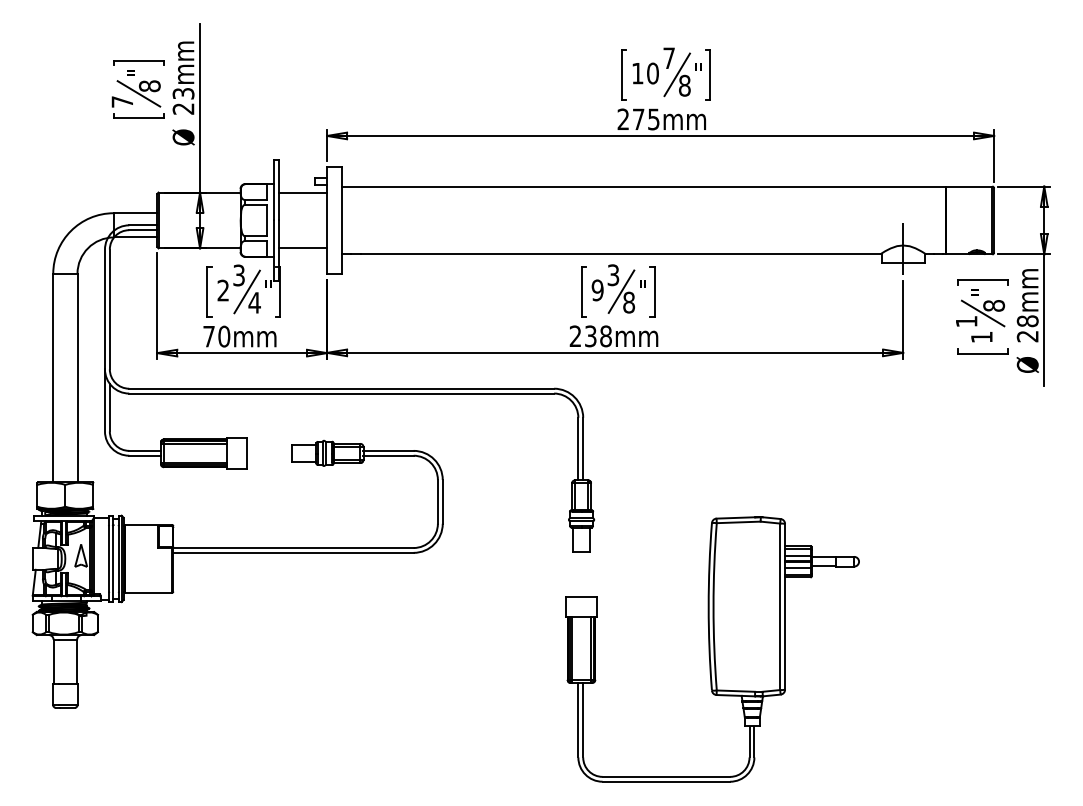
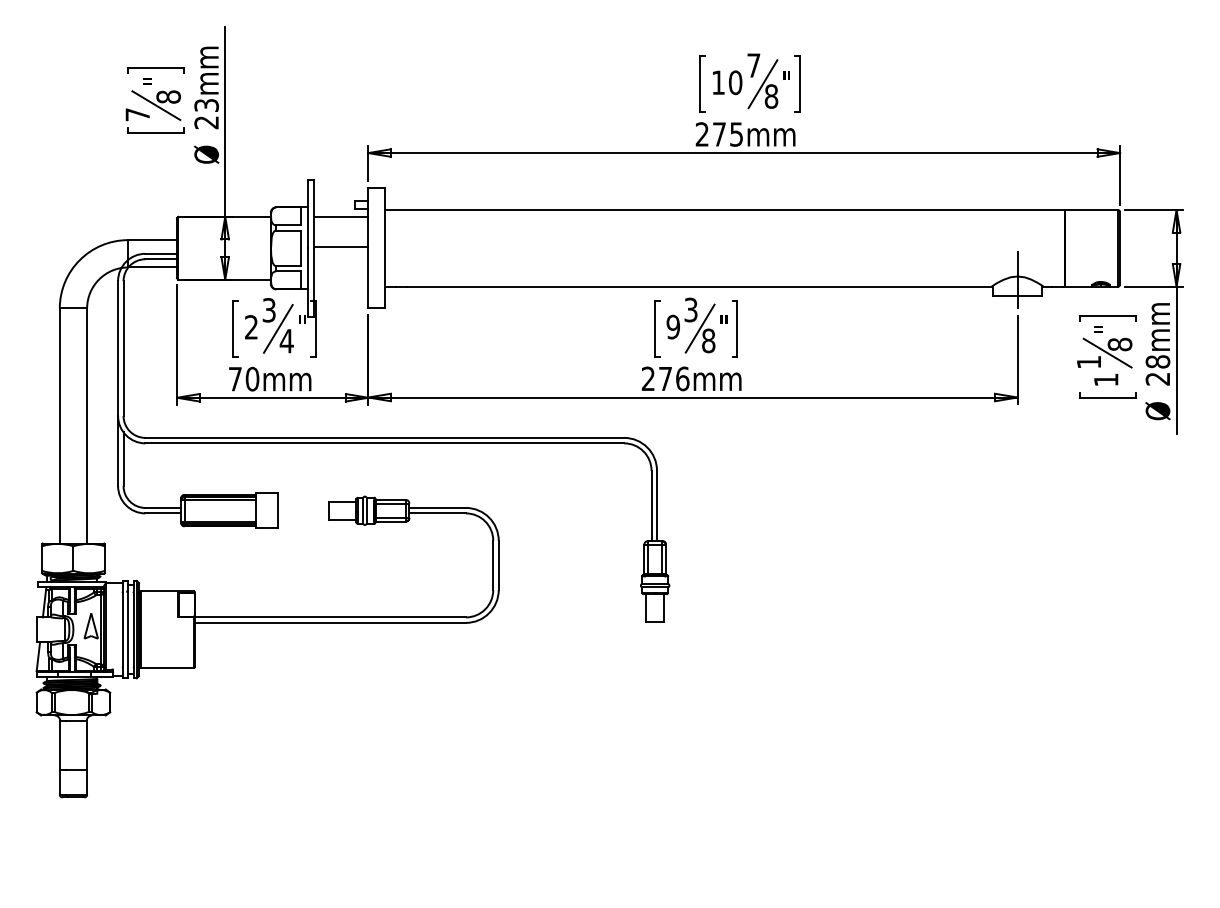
line: (302, 248) -> (340, 246), moved
text: (598, 336) -> (674, 378), 238mm -> 276mm
part: (712, 649) -> (802, 731), removed

